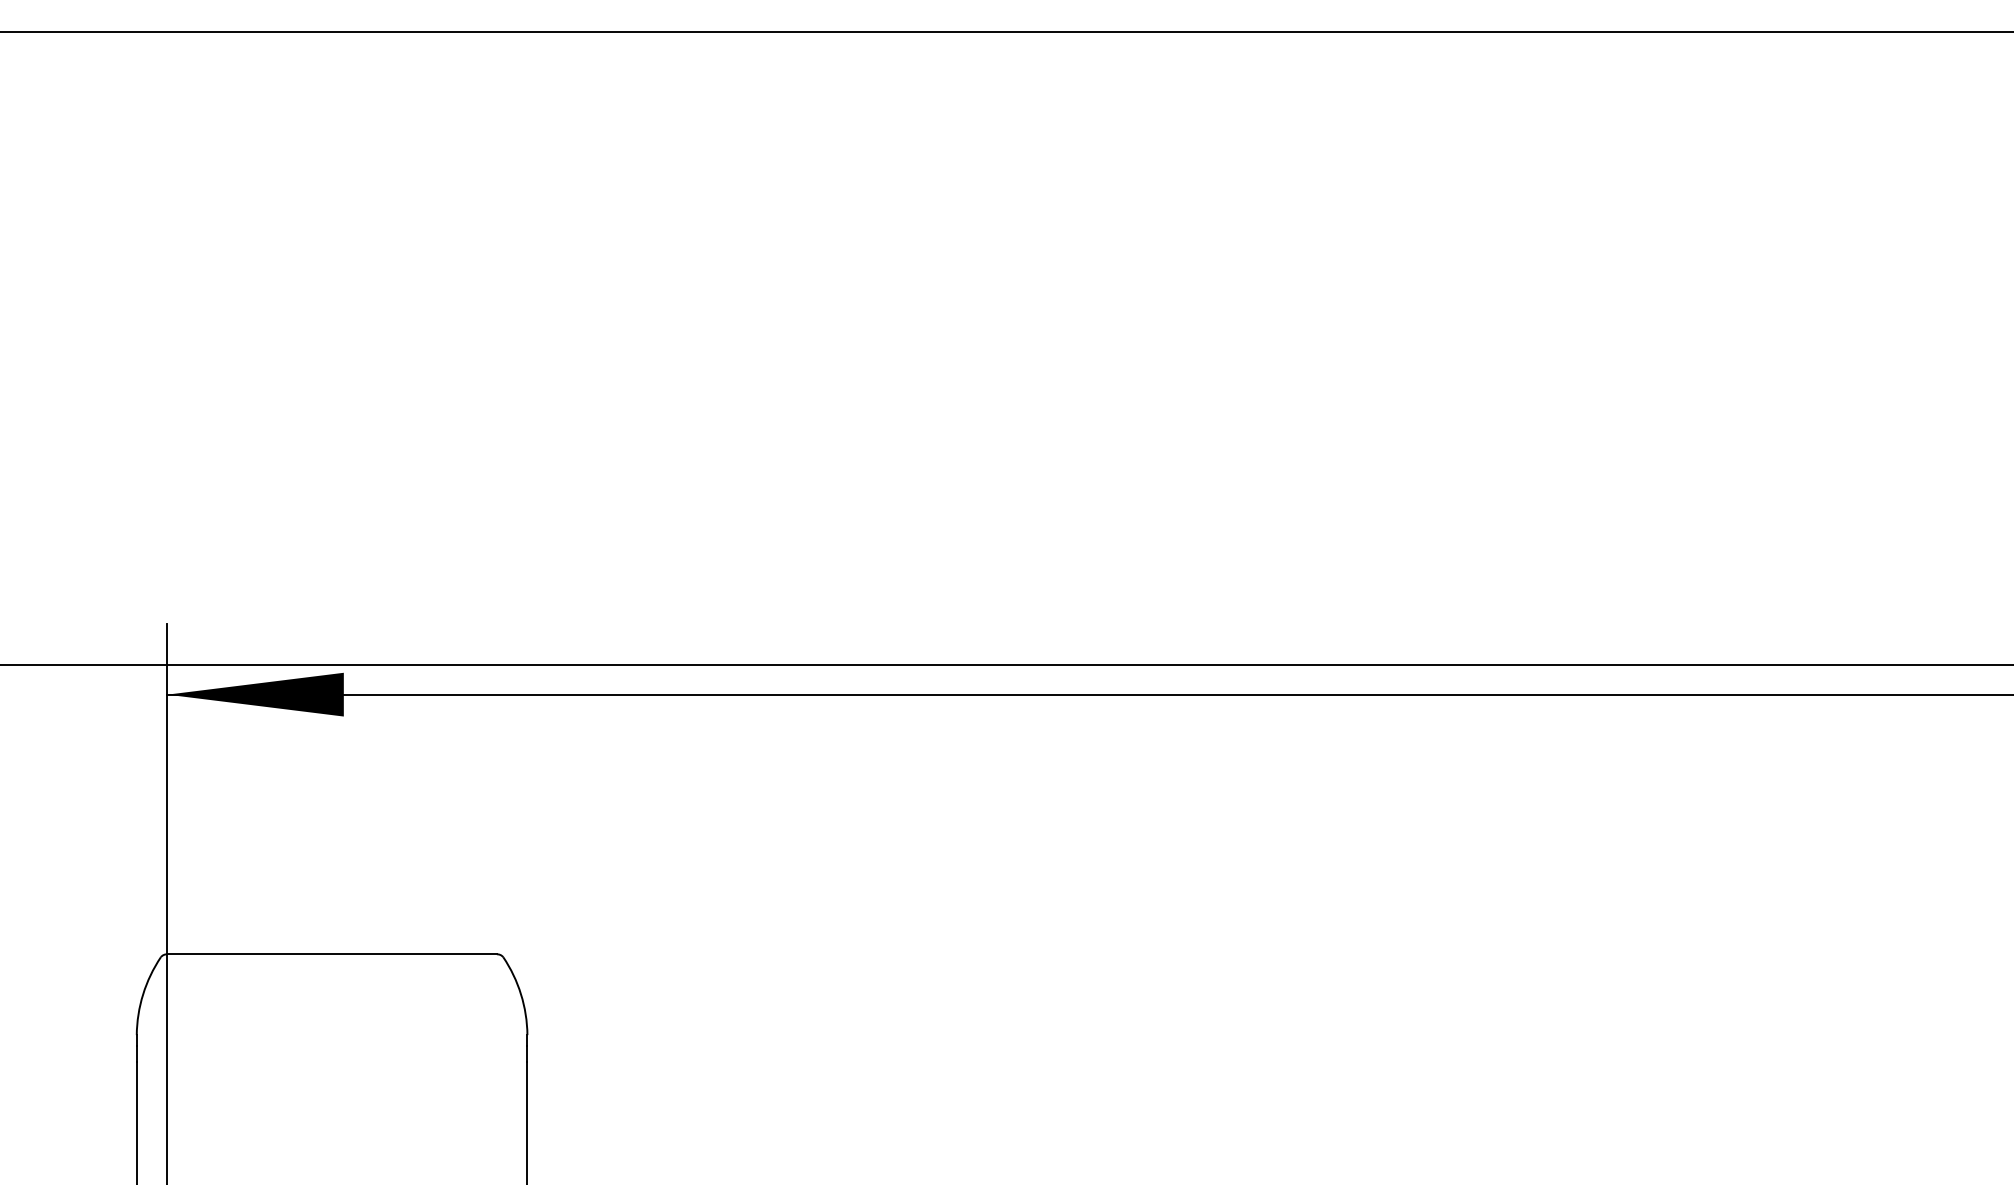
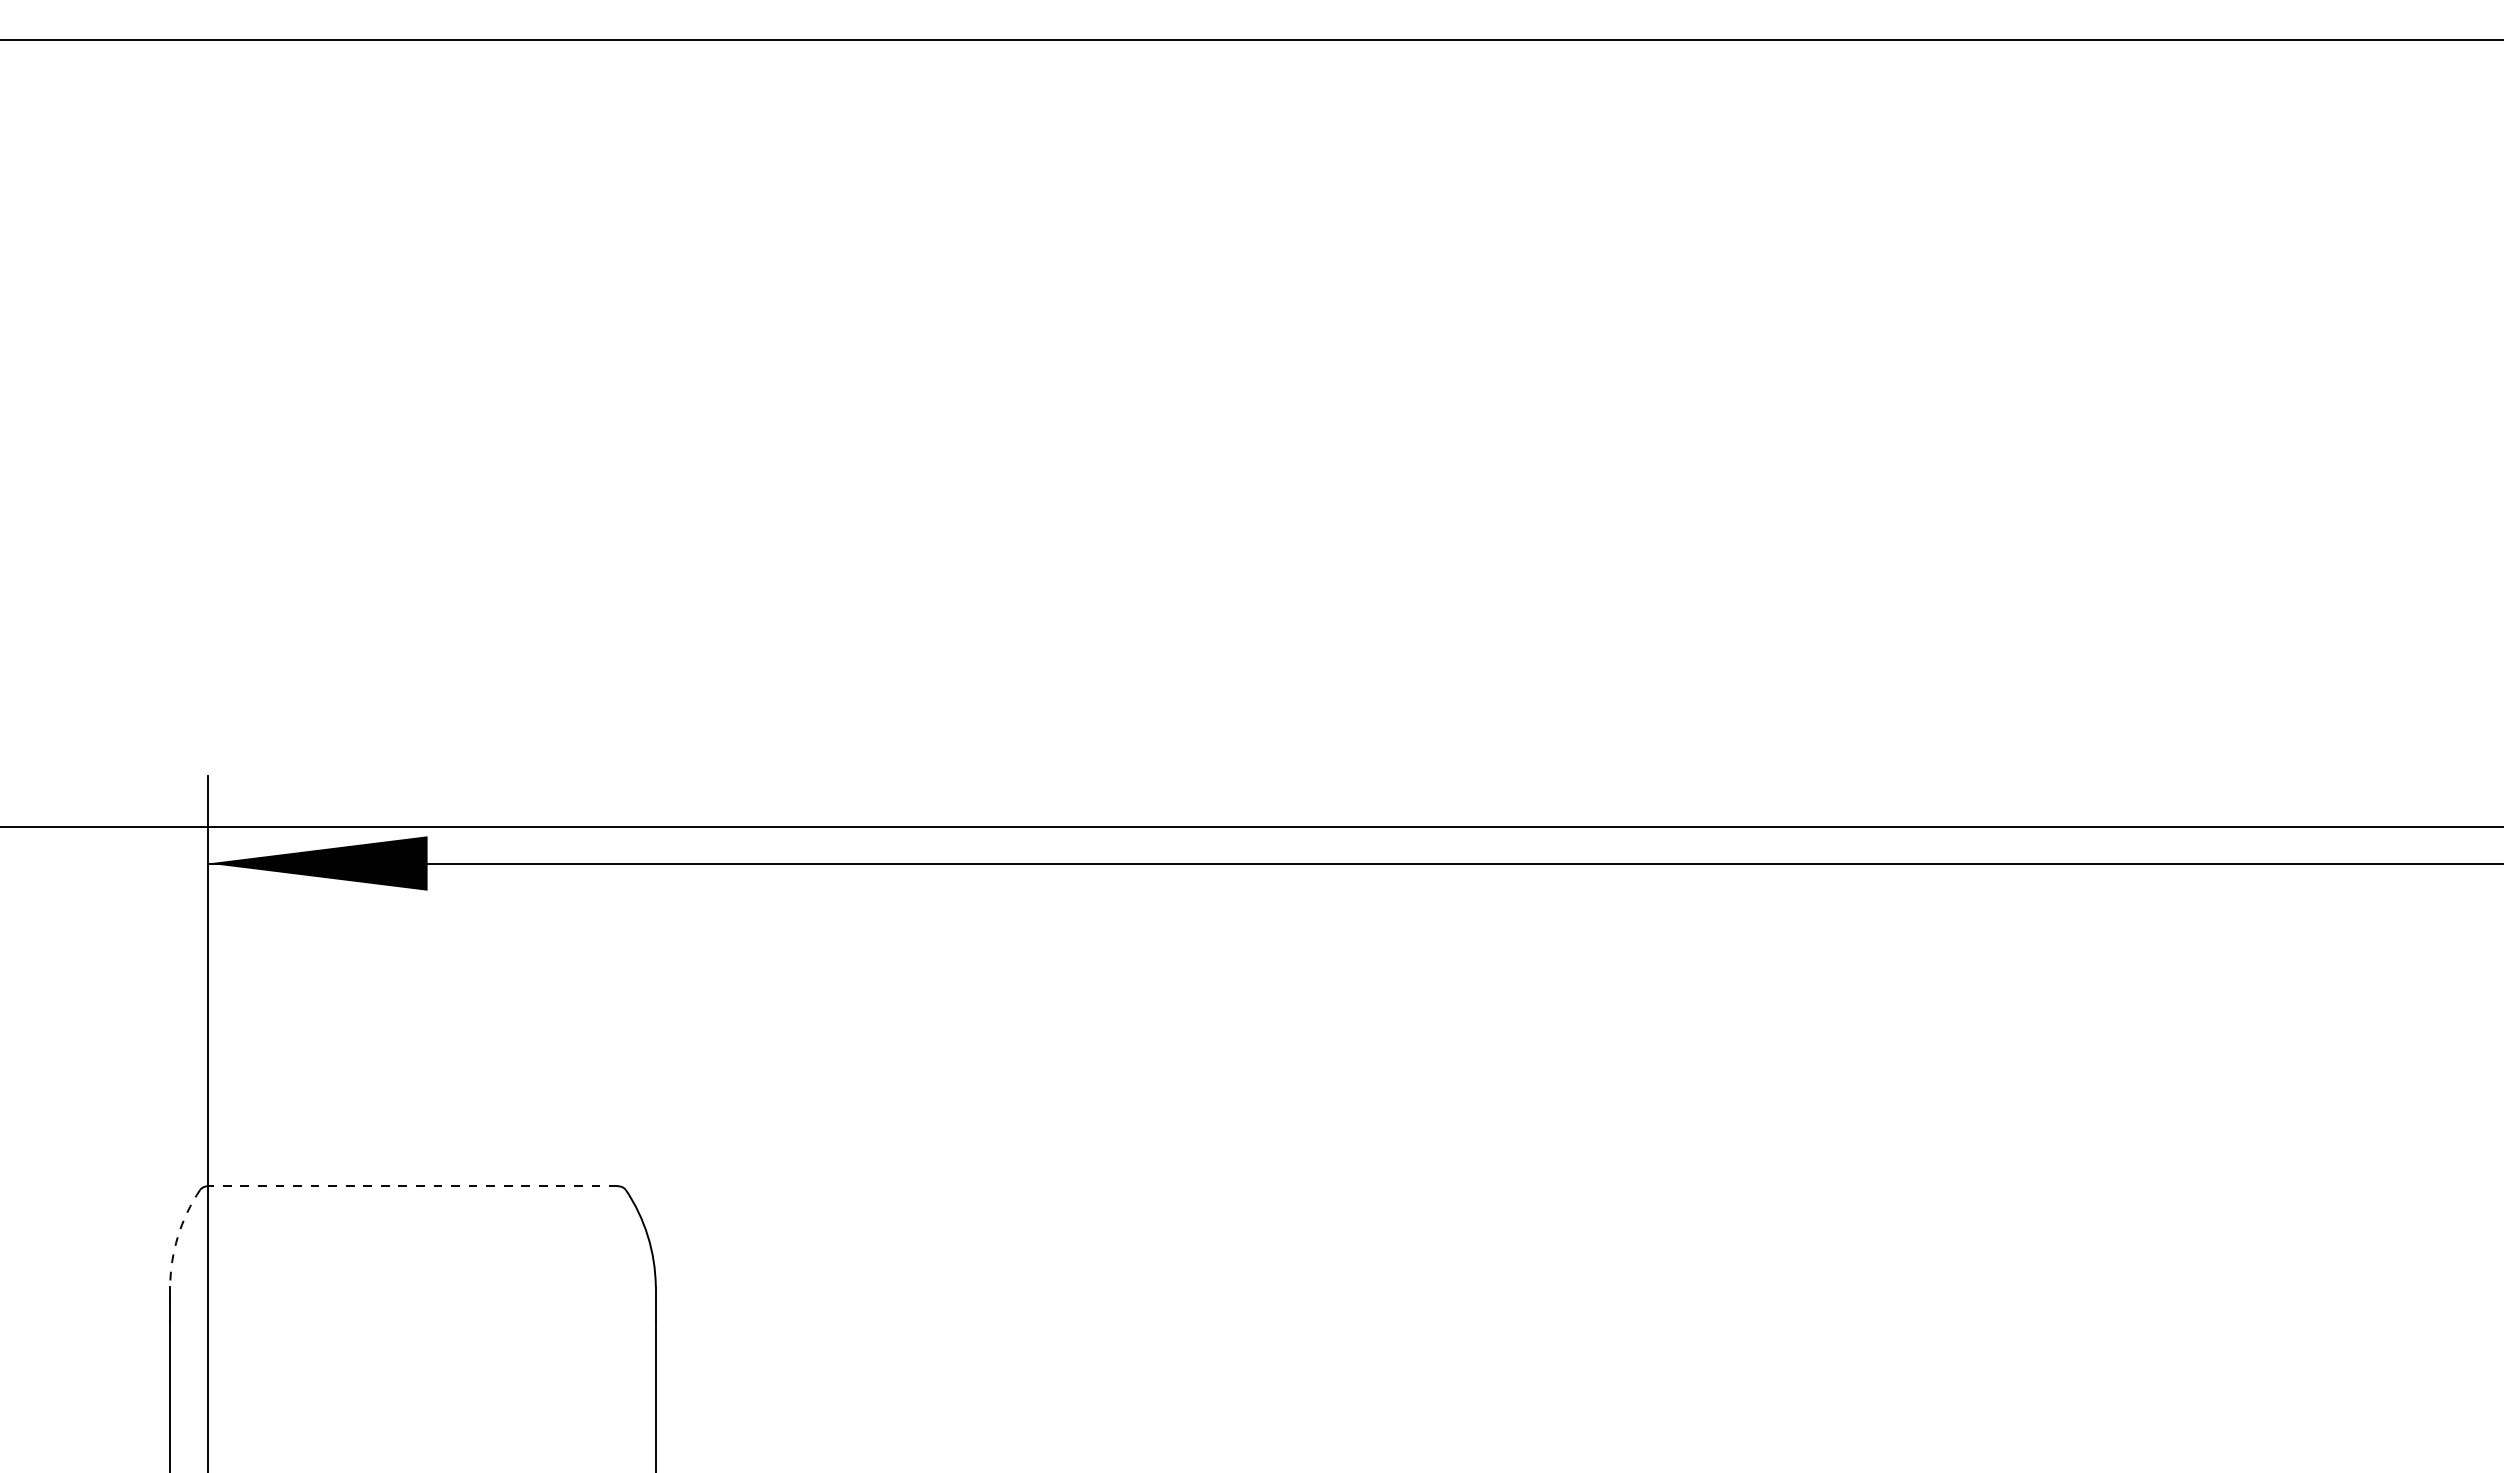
line: (332, 954) -> (413, 1186), solid -> dashed
arc: (143, 994) -> (178, 1236), solid -> dashed

